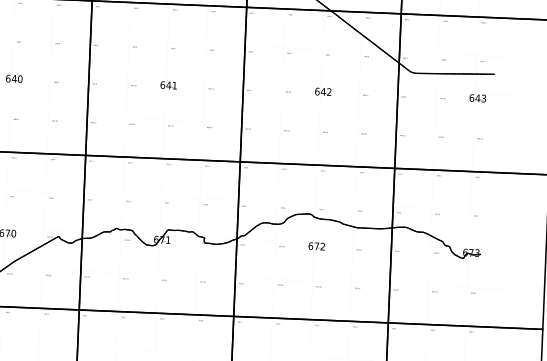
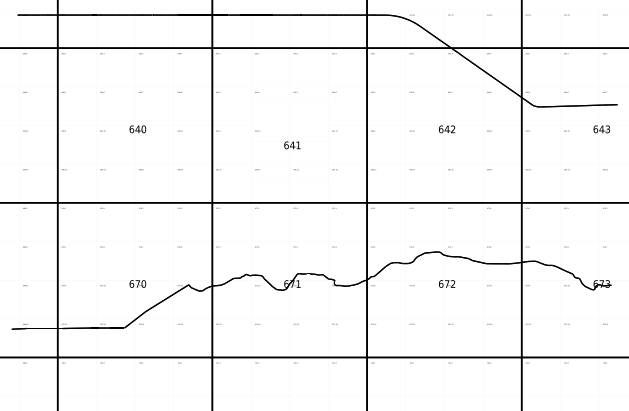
text: (168, 85) -> (292, 145), moved

